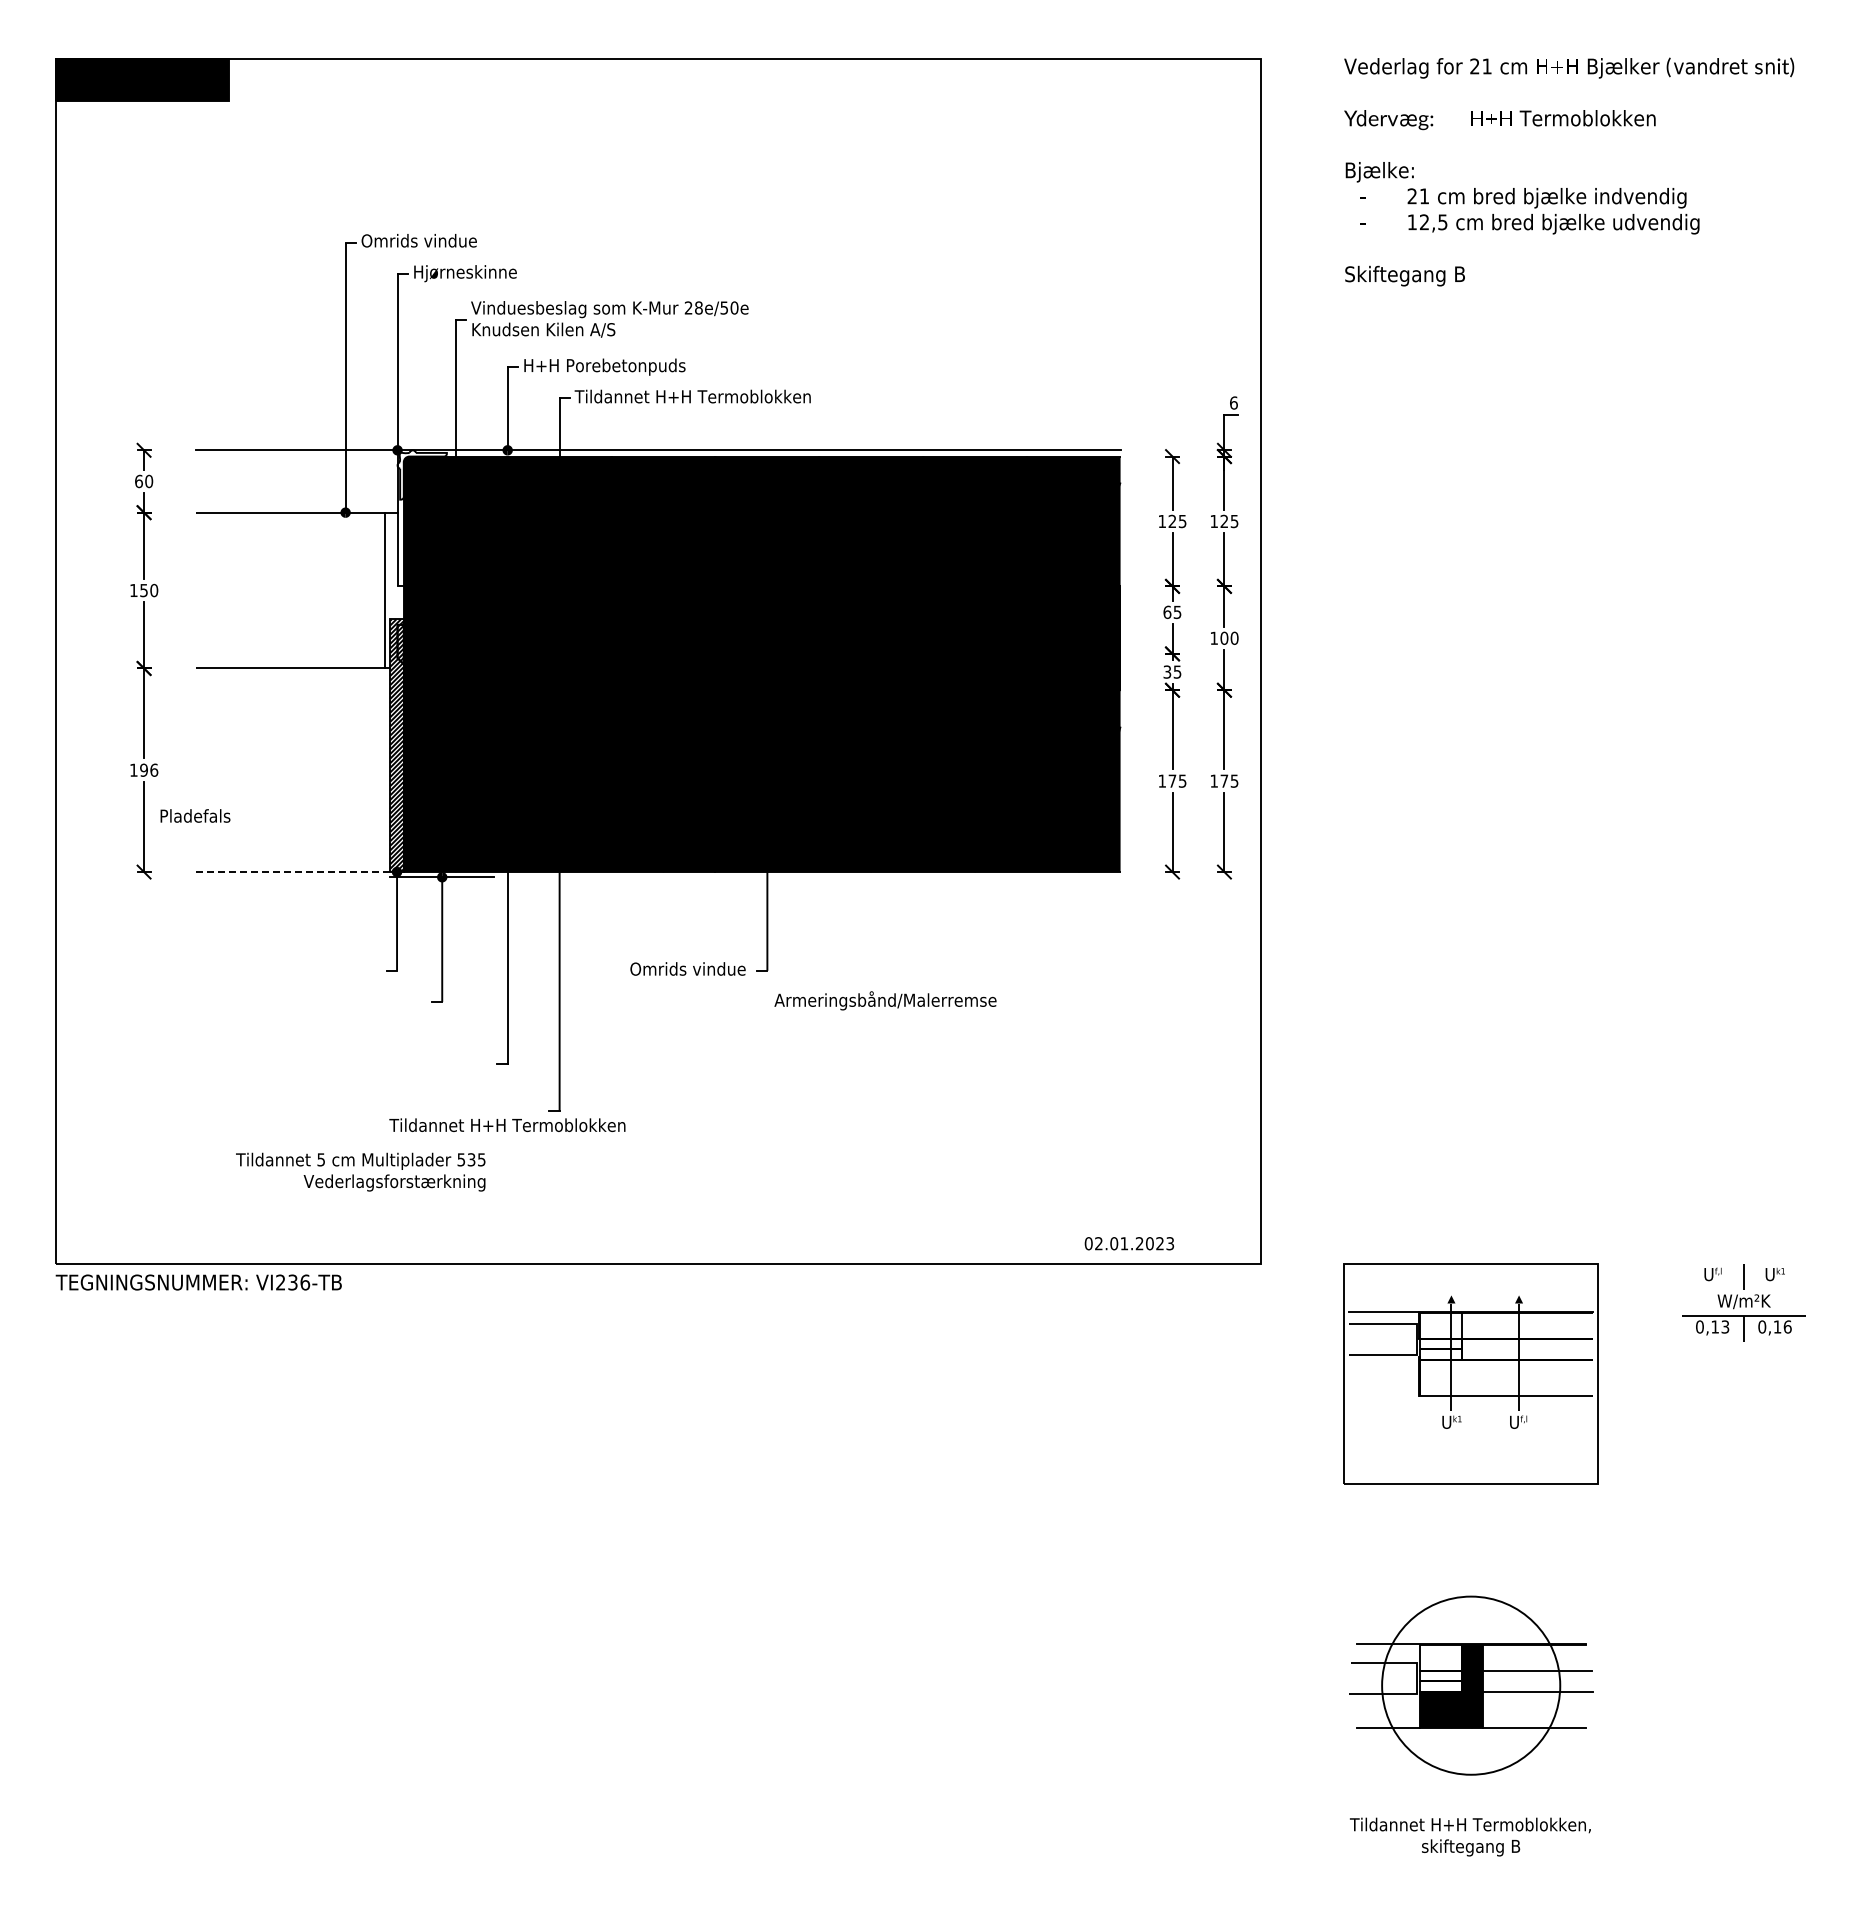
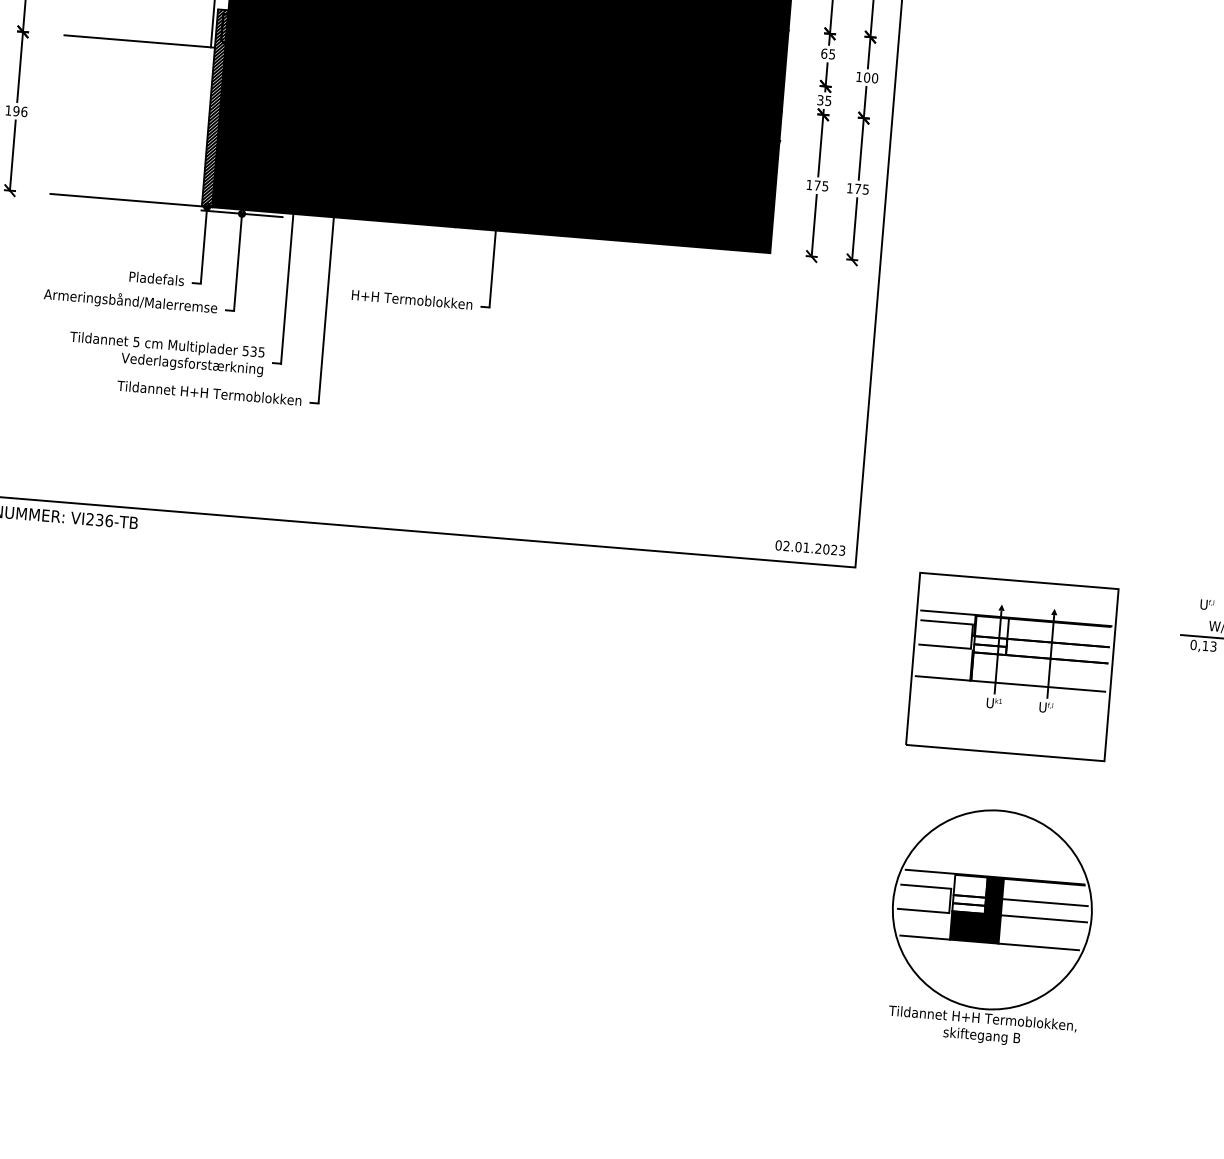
text: (195, 815) -> (156, 278), moved
line: (292, 872) -> (125, 200), dashed -> solid
text: (668, 968) -> (412, 299), Omrids vindue -> H+H Termoblokken
text: (885, 1000) -> (130, 301), moved
text: (507, 1125) -> (209, 393), moved
text: (360, 1171) -> (166, 353), moved
text: (1128, 1243) -> (809, 547), moved
line: (1384, 1395) -> (943, 678), added
circle: (1470, 1685) -> (991, 909), size x1.43

